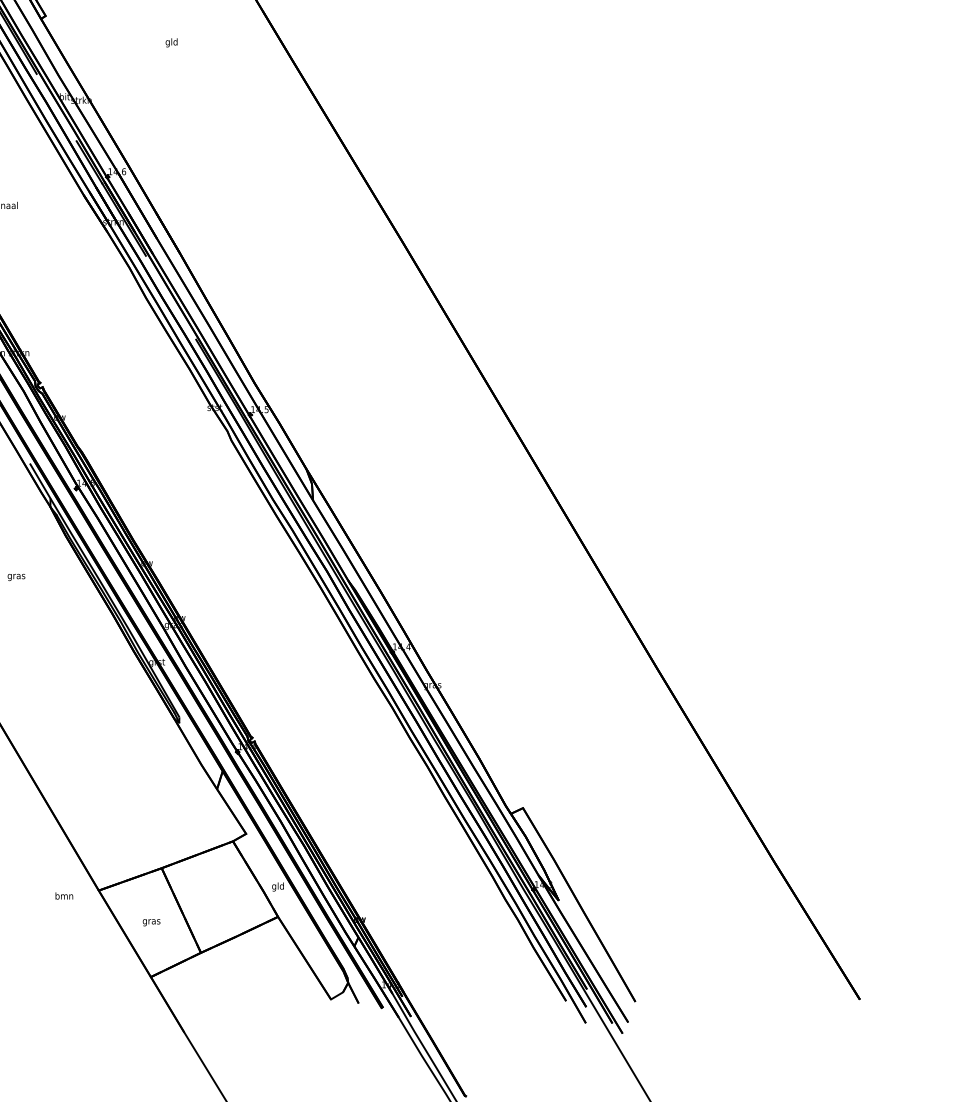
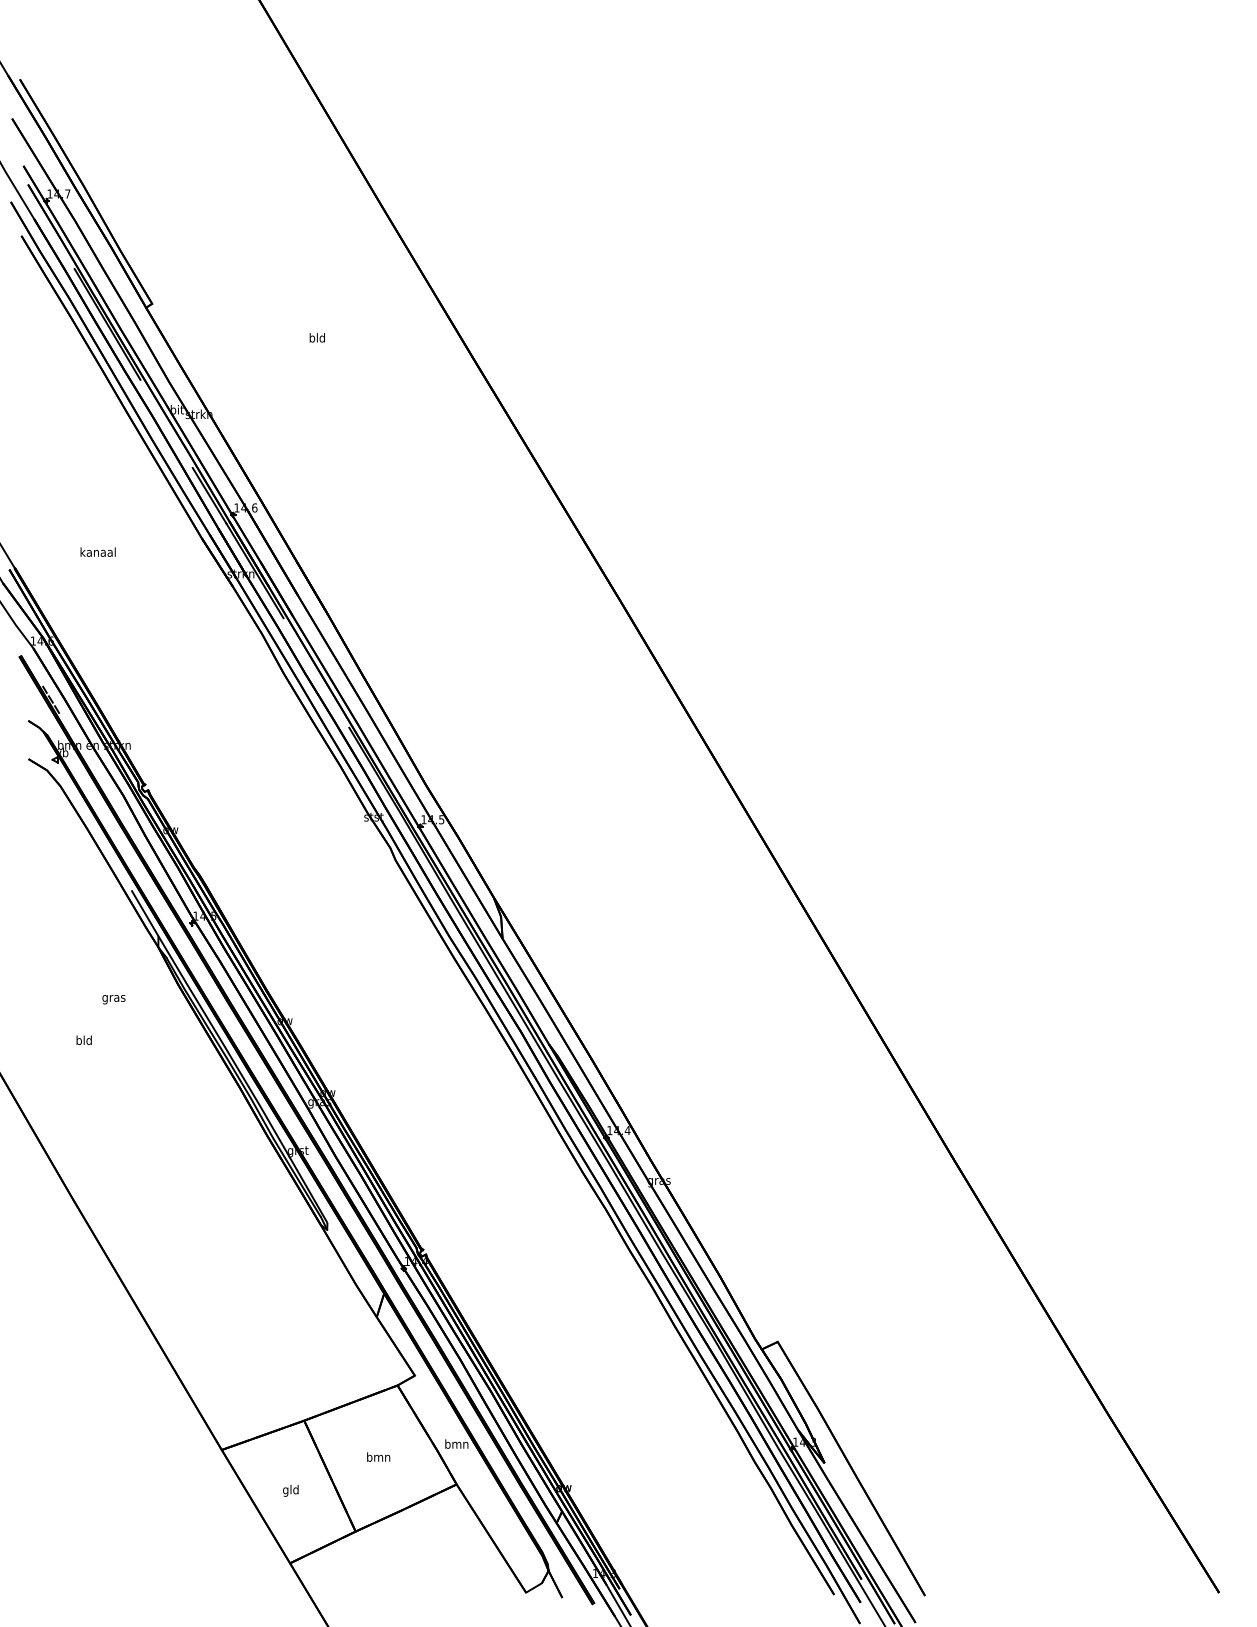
text: (168, 42) -> (312, 338), gld -> bld
text: (16, 577) -> (113, 999), moved
text: (277, 887) -> (456, 1445), gld -> bmn
text: (64, 895) -> (378, 1456), moved
text: (151, 921) -> (290, 1490), gras -> gld

